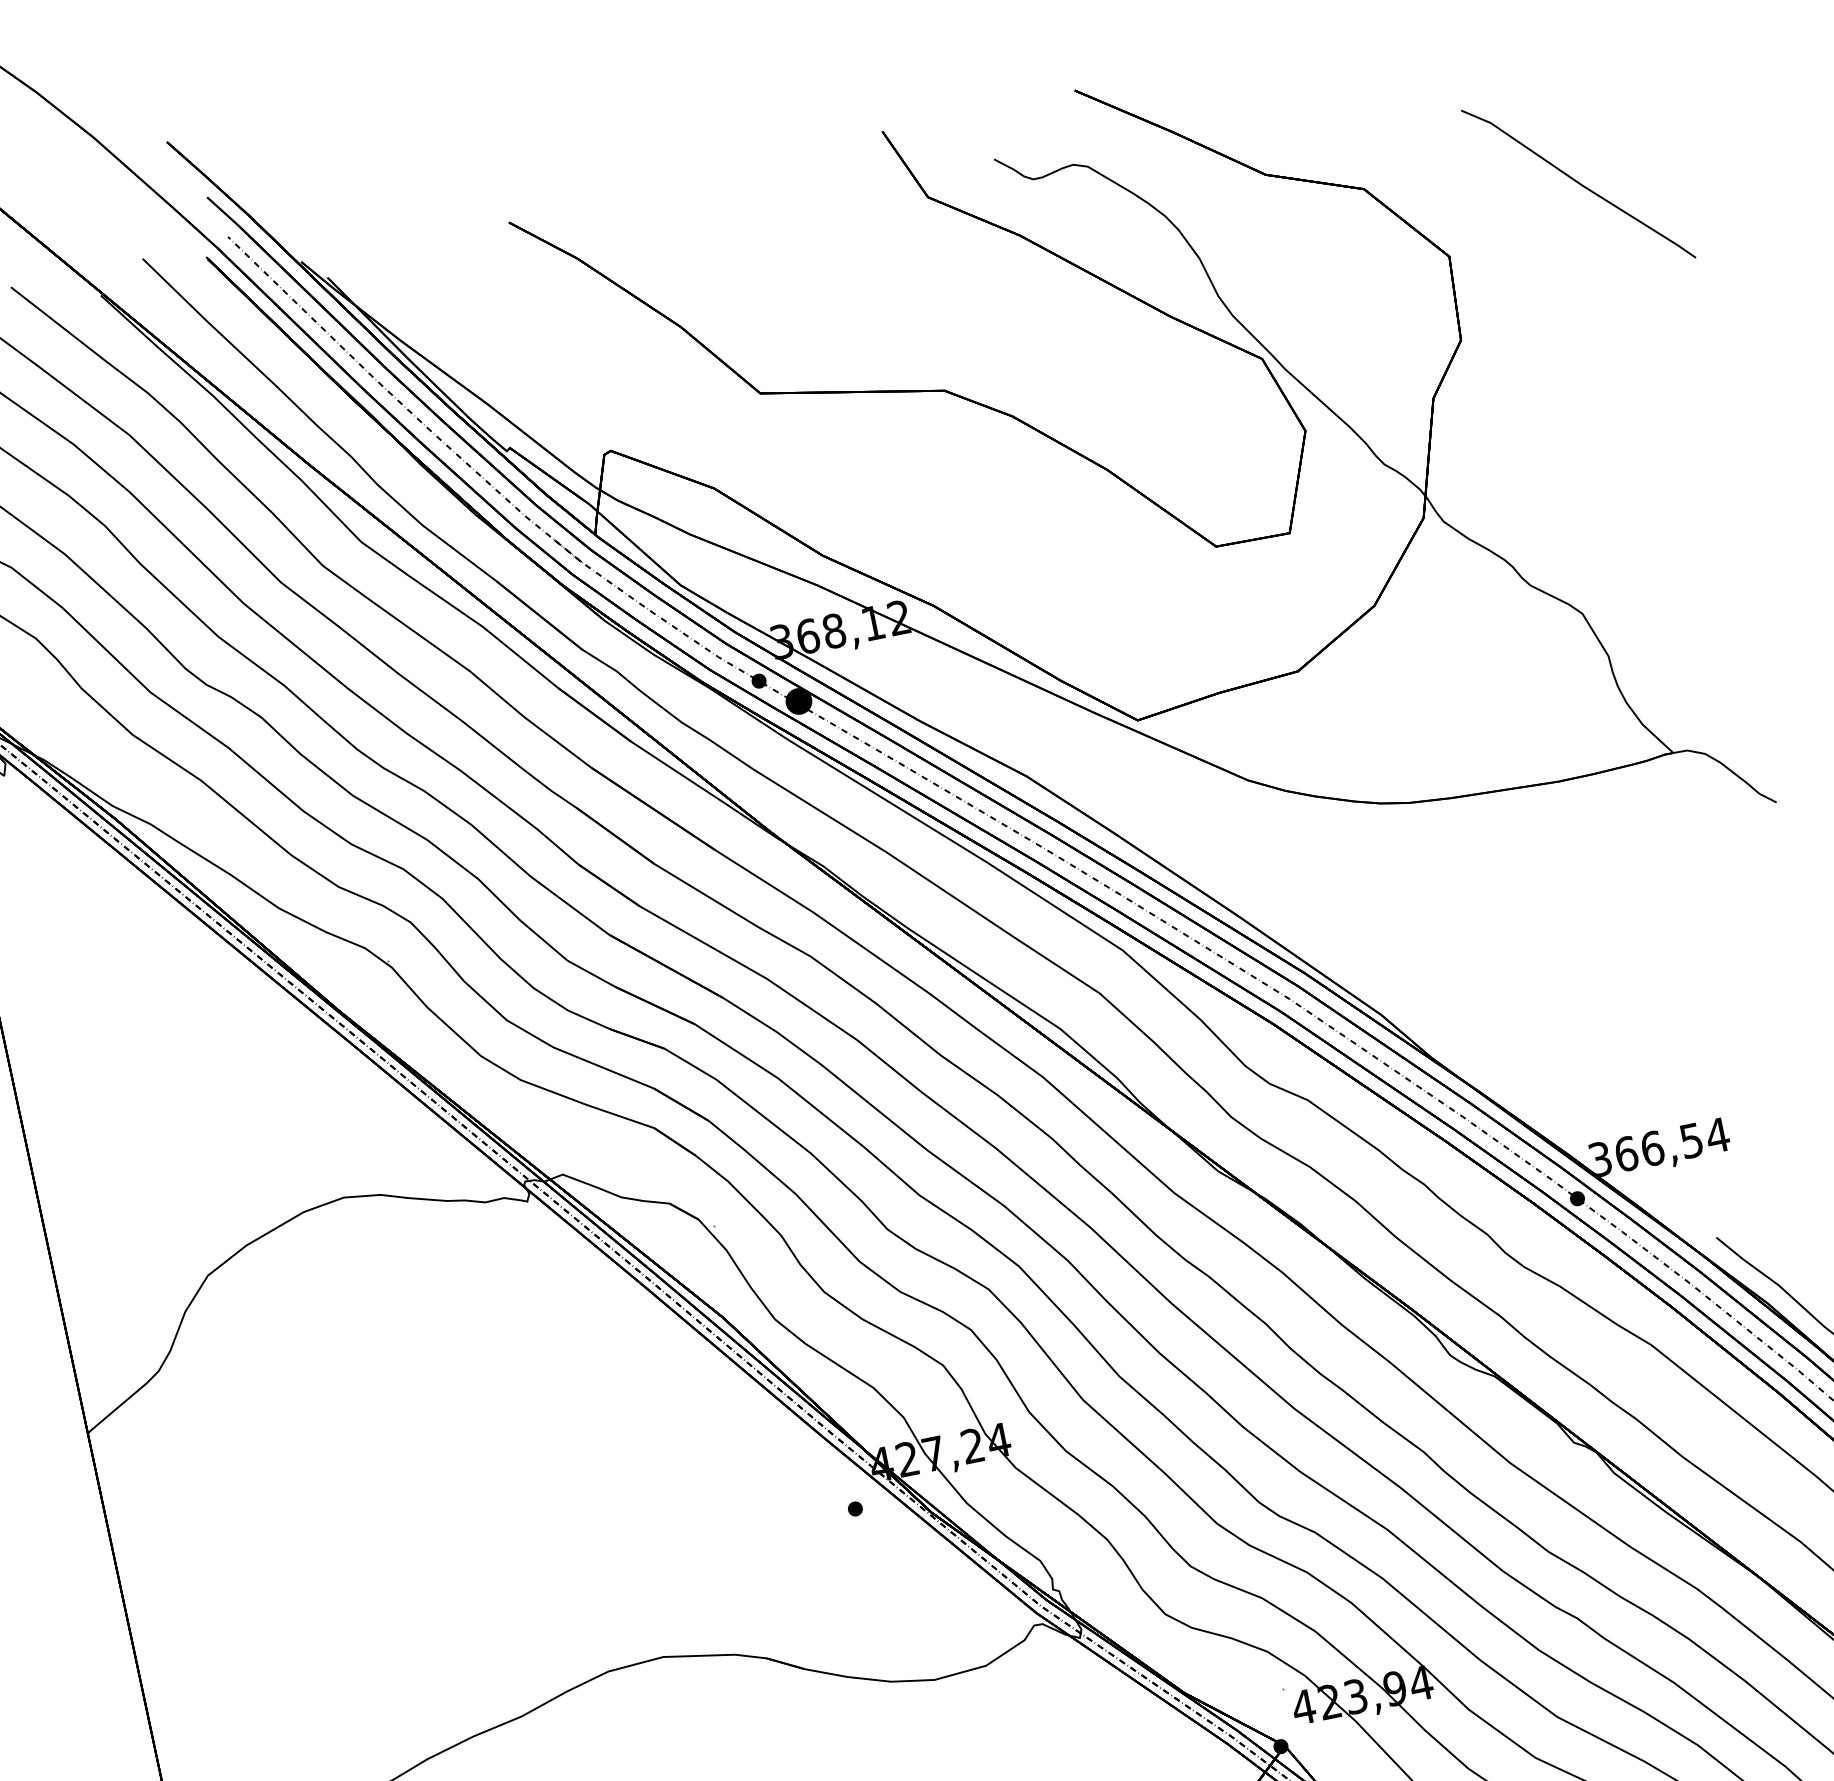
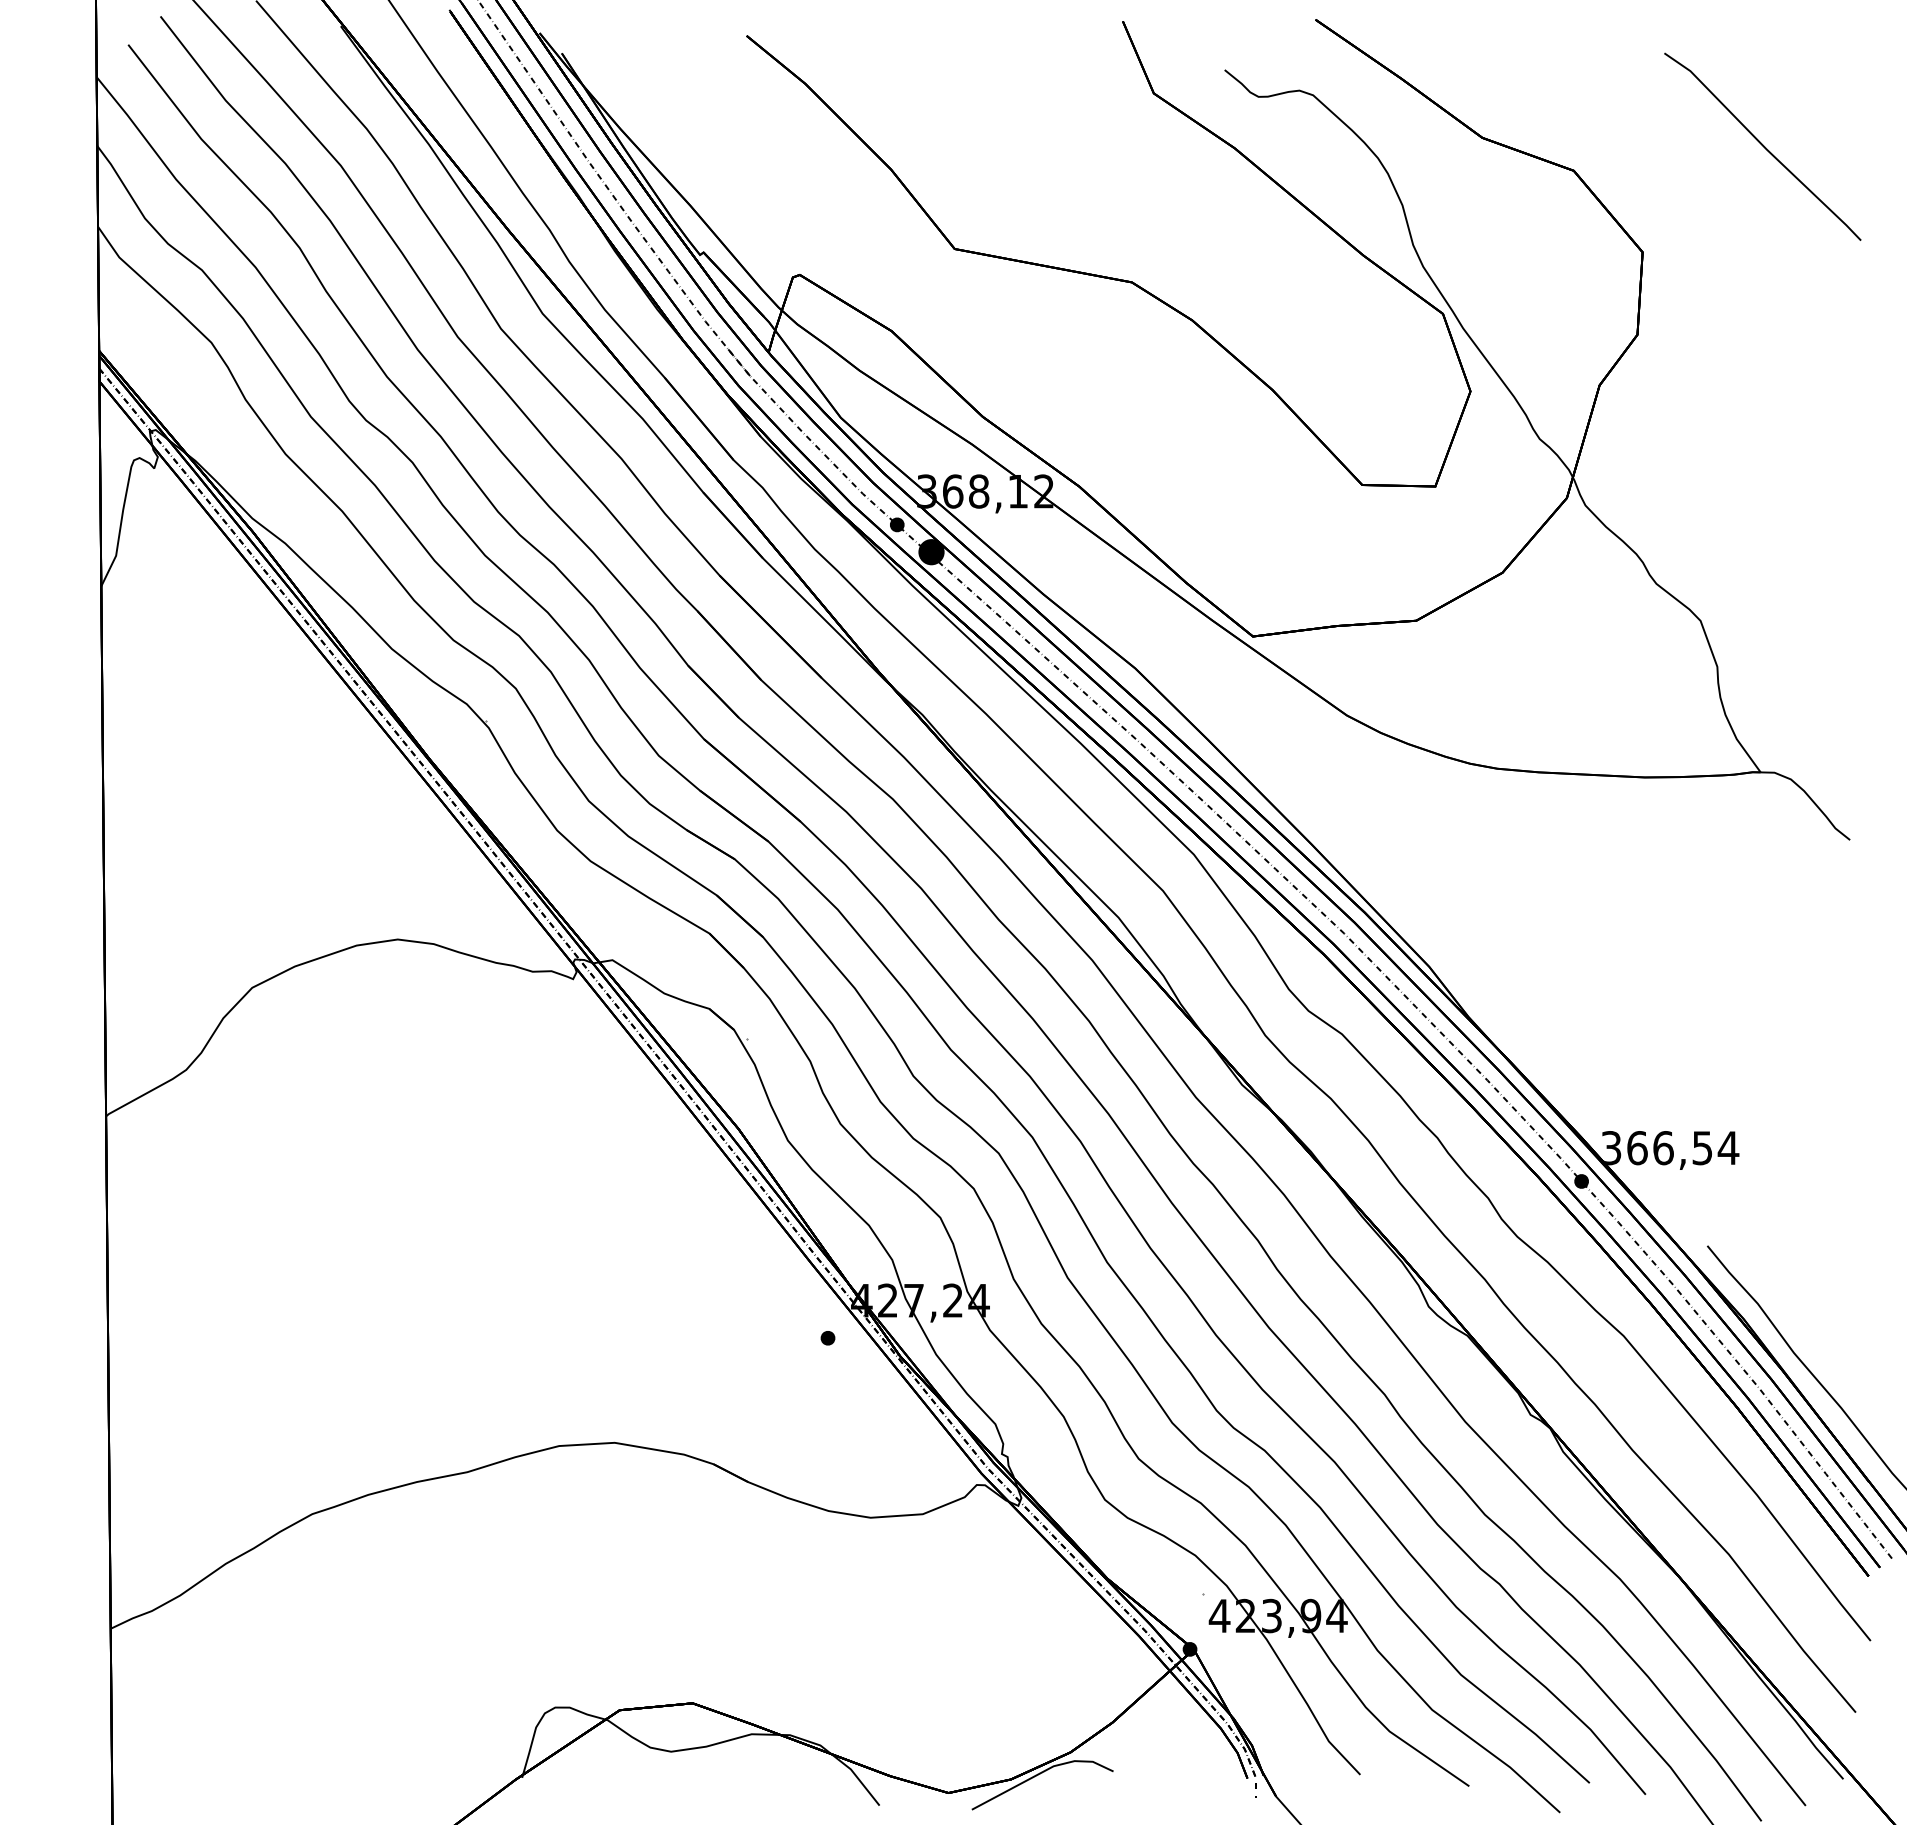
line: (1578, 183) -> (1762, 146), moved

